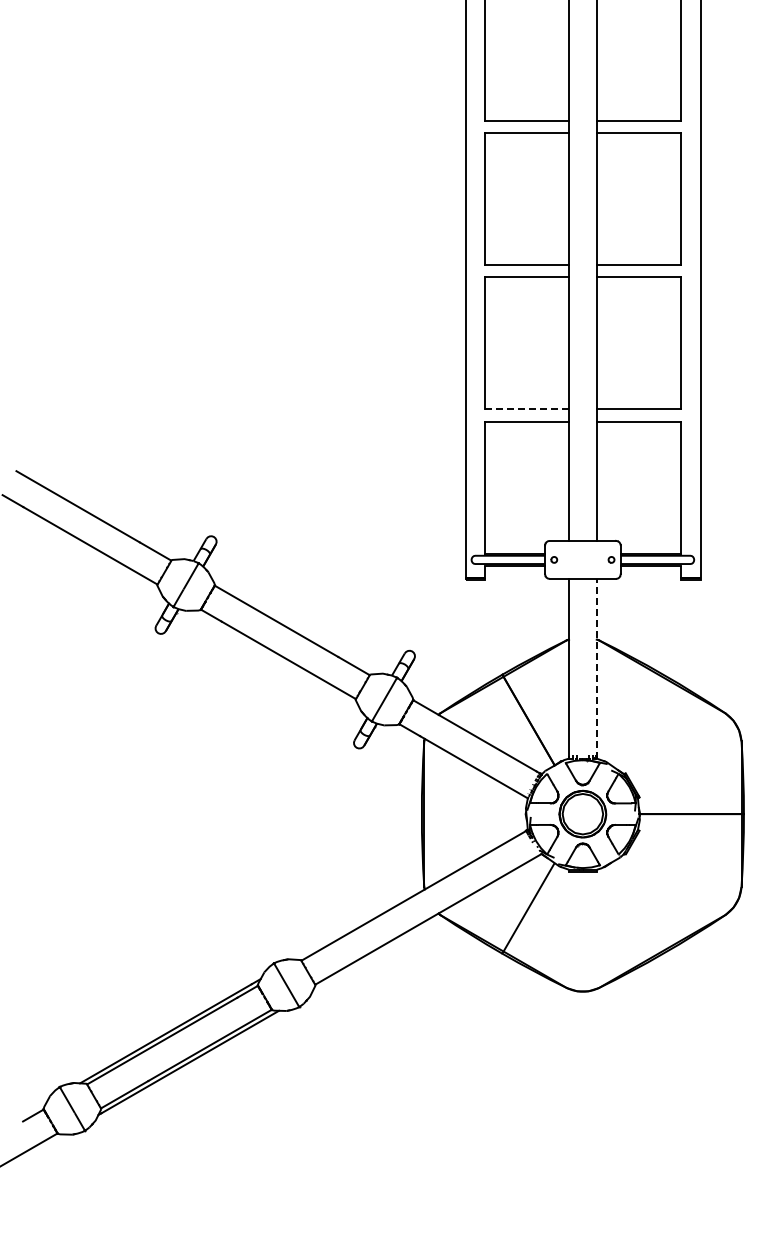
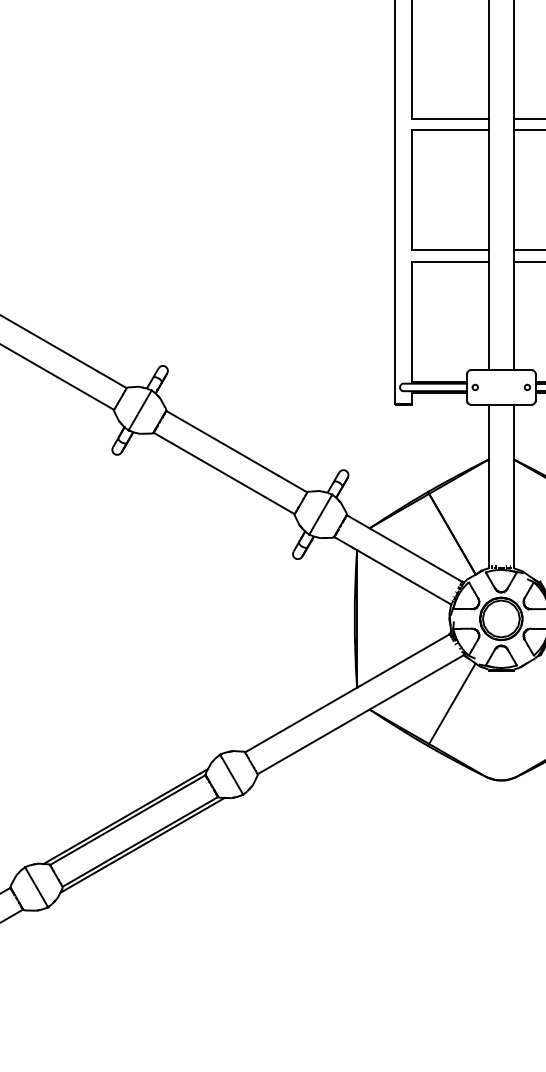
line: (527, 409) -> (450, 250), dashed -> solid
line: (596, 668) -> (513, 486), dashed -> solid

